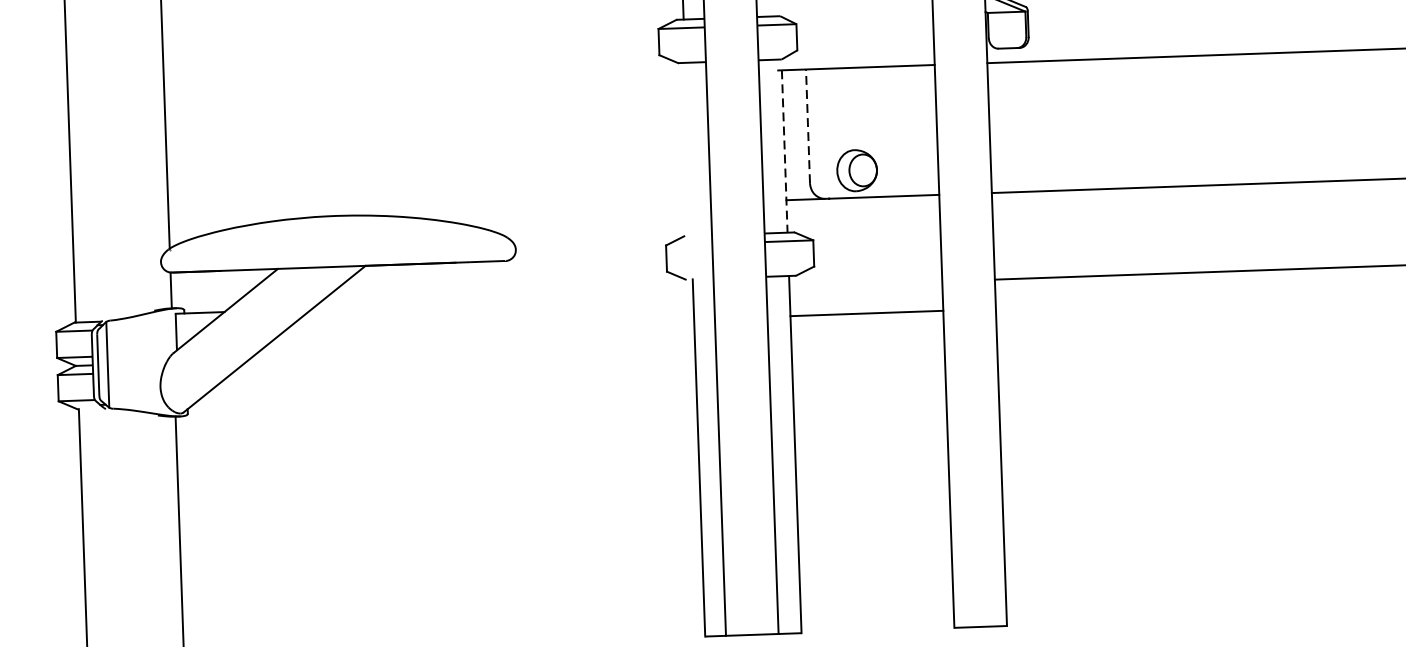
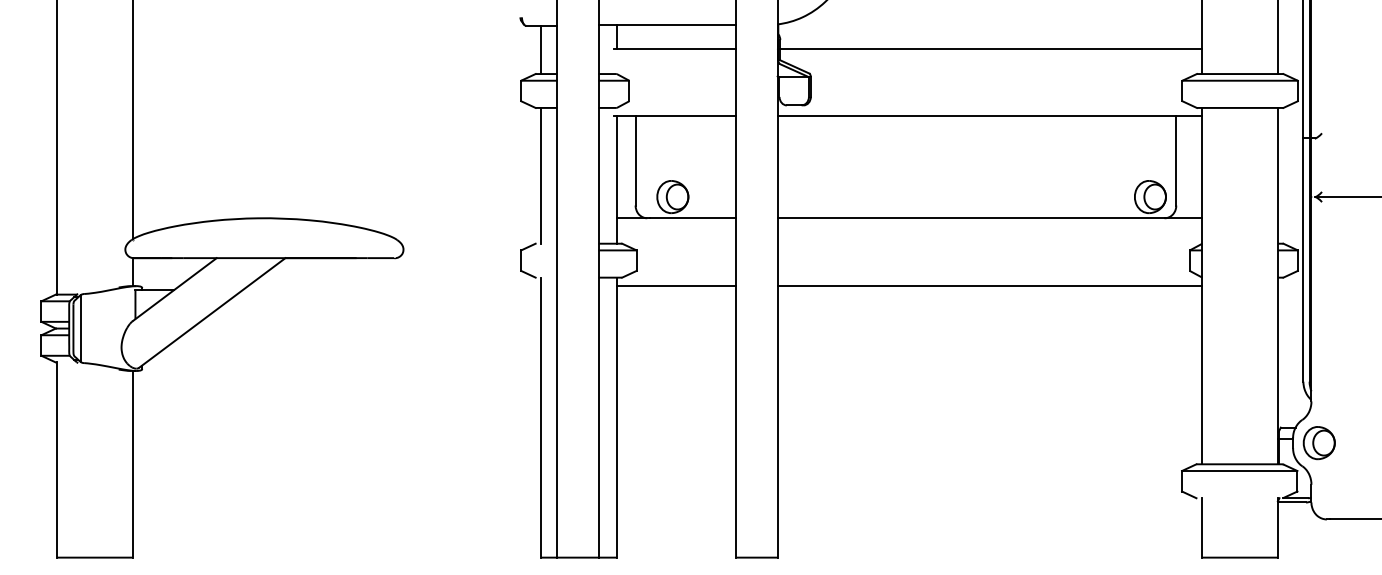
line: (807, 125) -> (635, 160), dashed -> solid
line: (688, 149) -> (541, 175), added
line: (784, 152) -> (616, 180), dashed -> solid
line: (866, 313) -> (676, 286), moved

